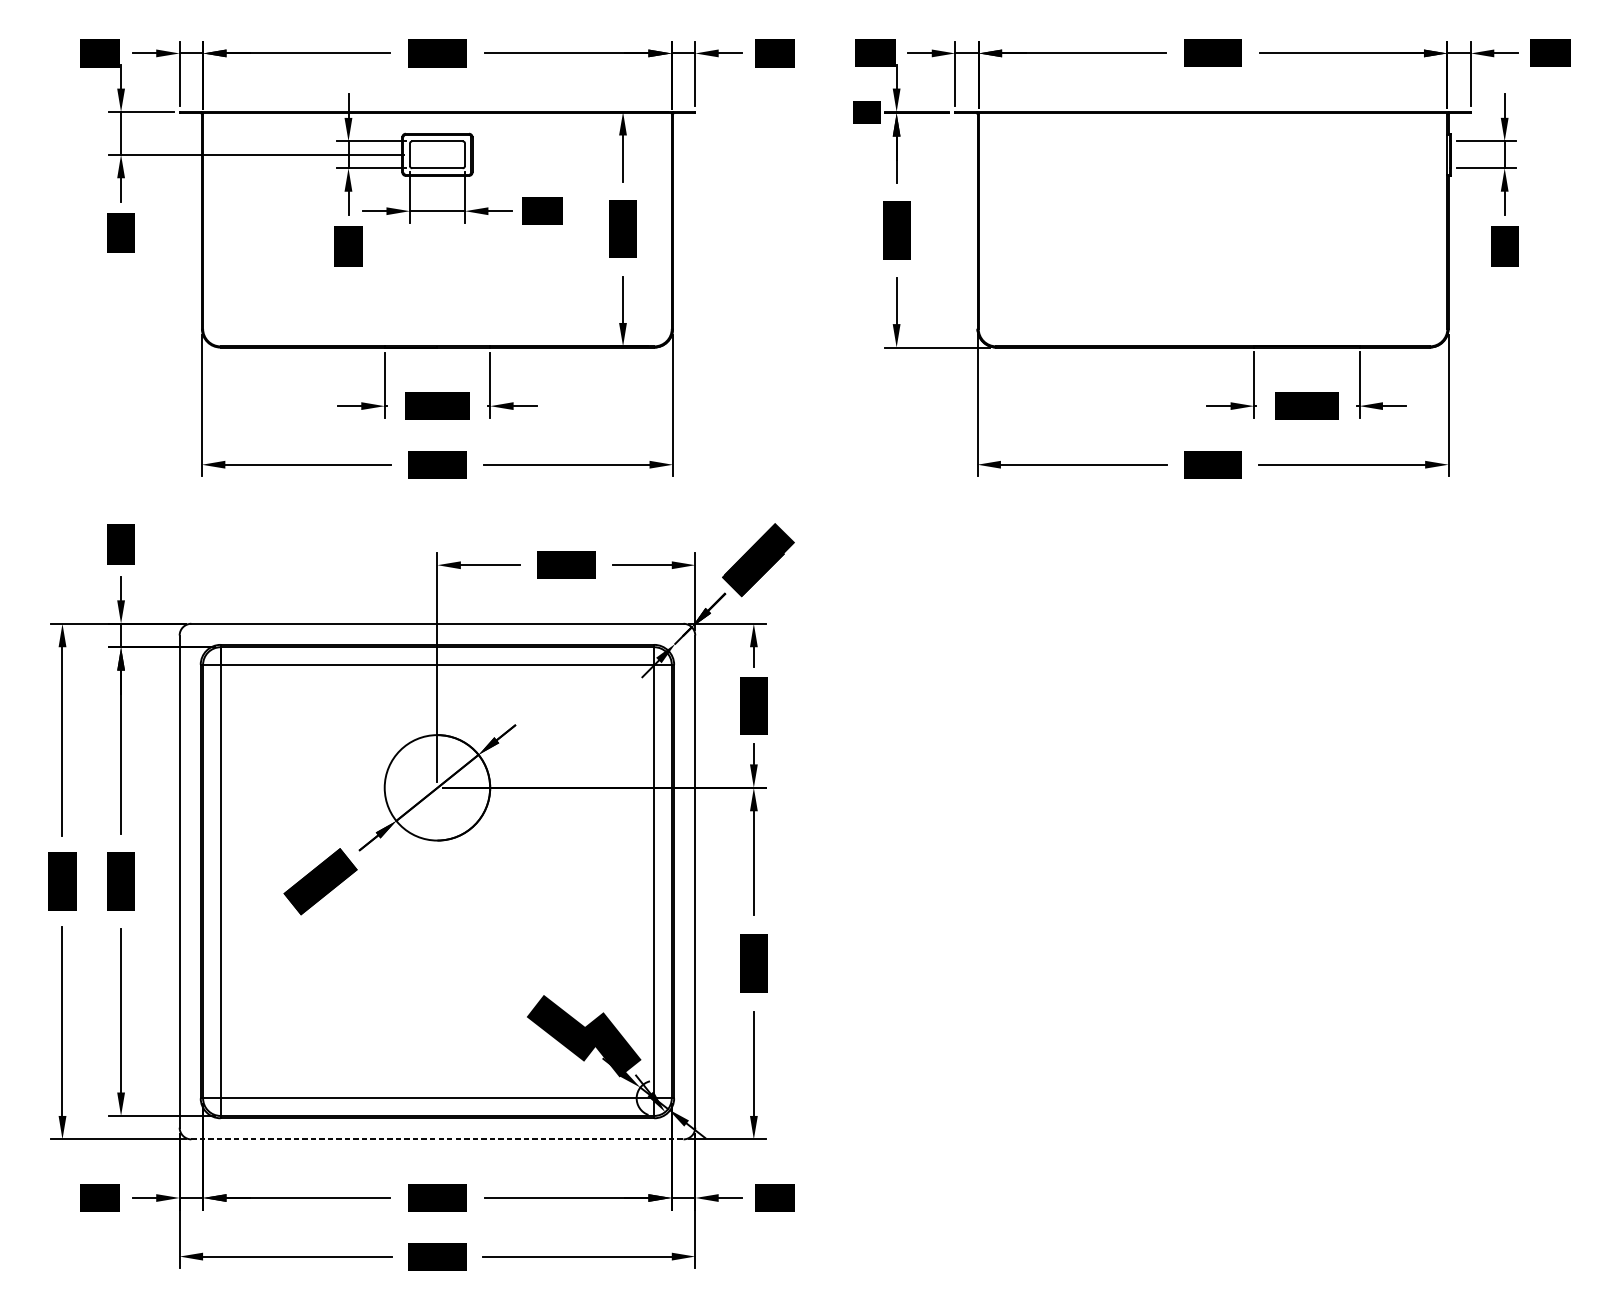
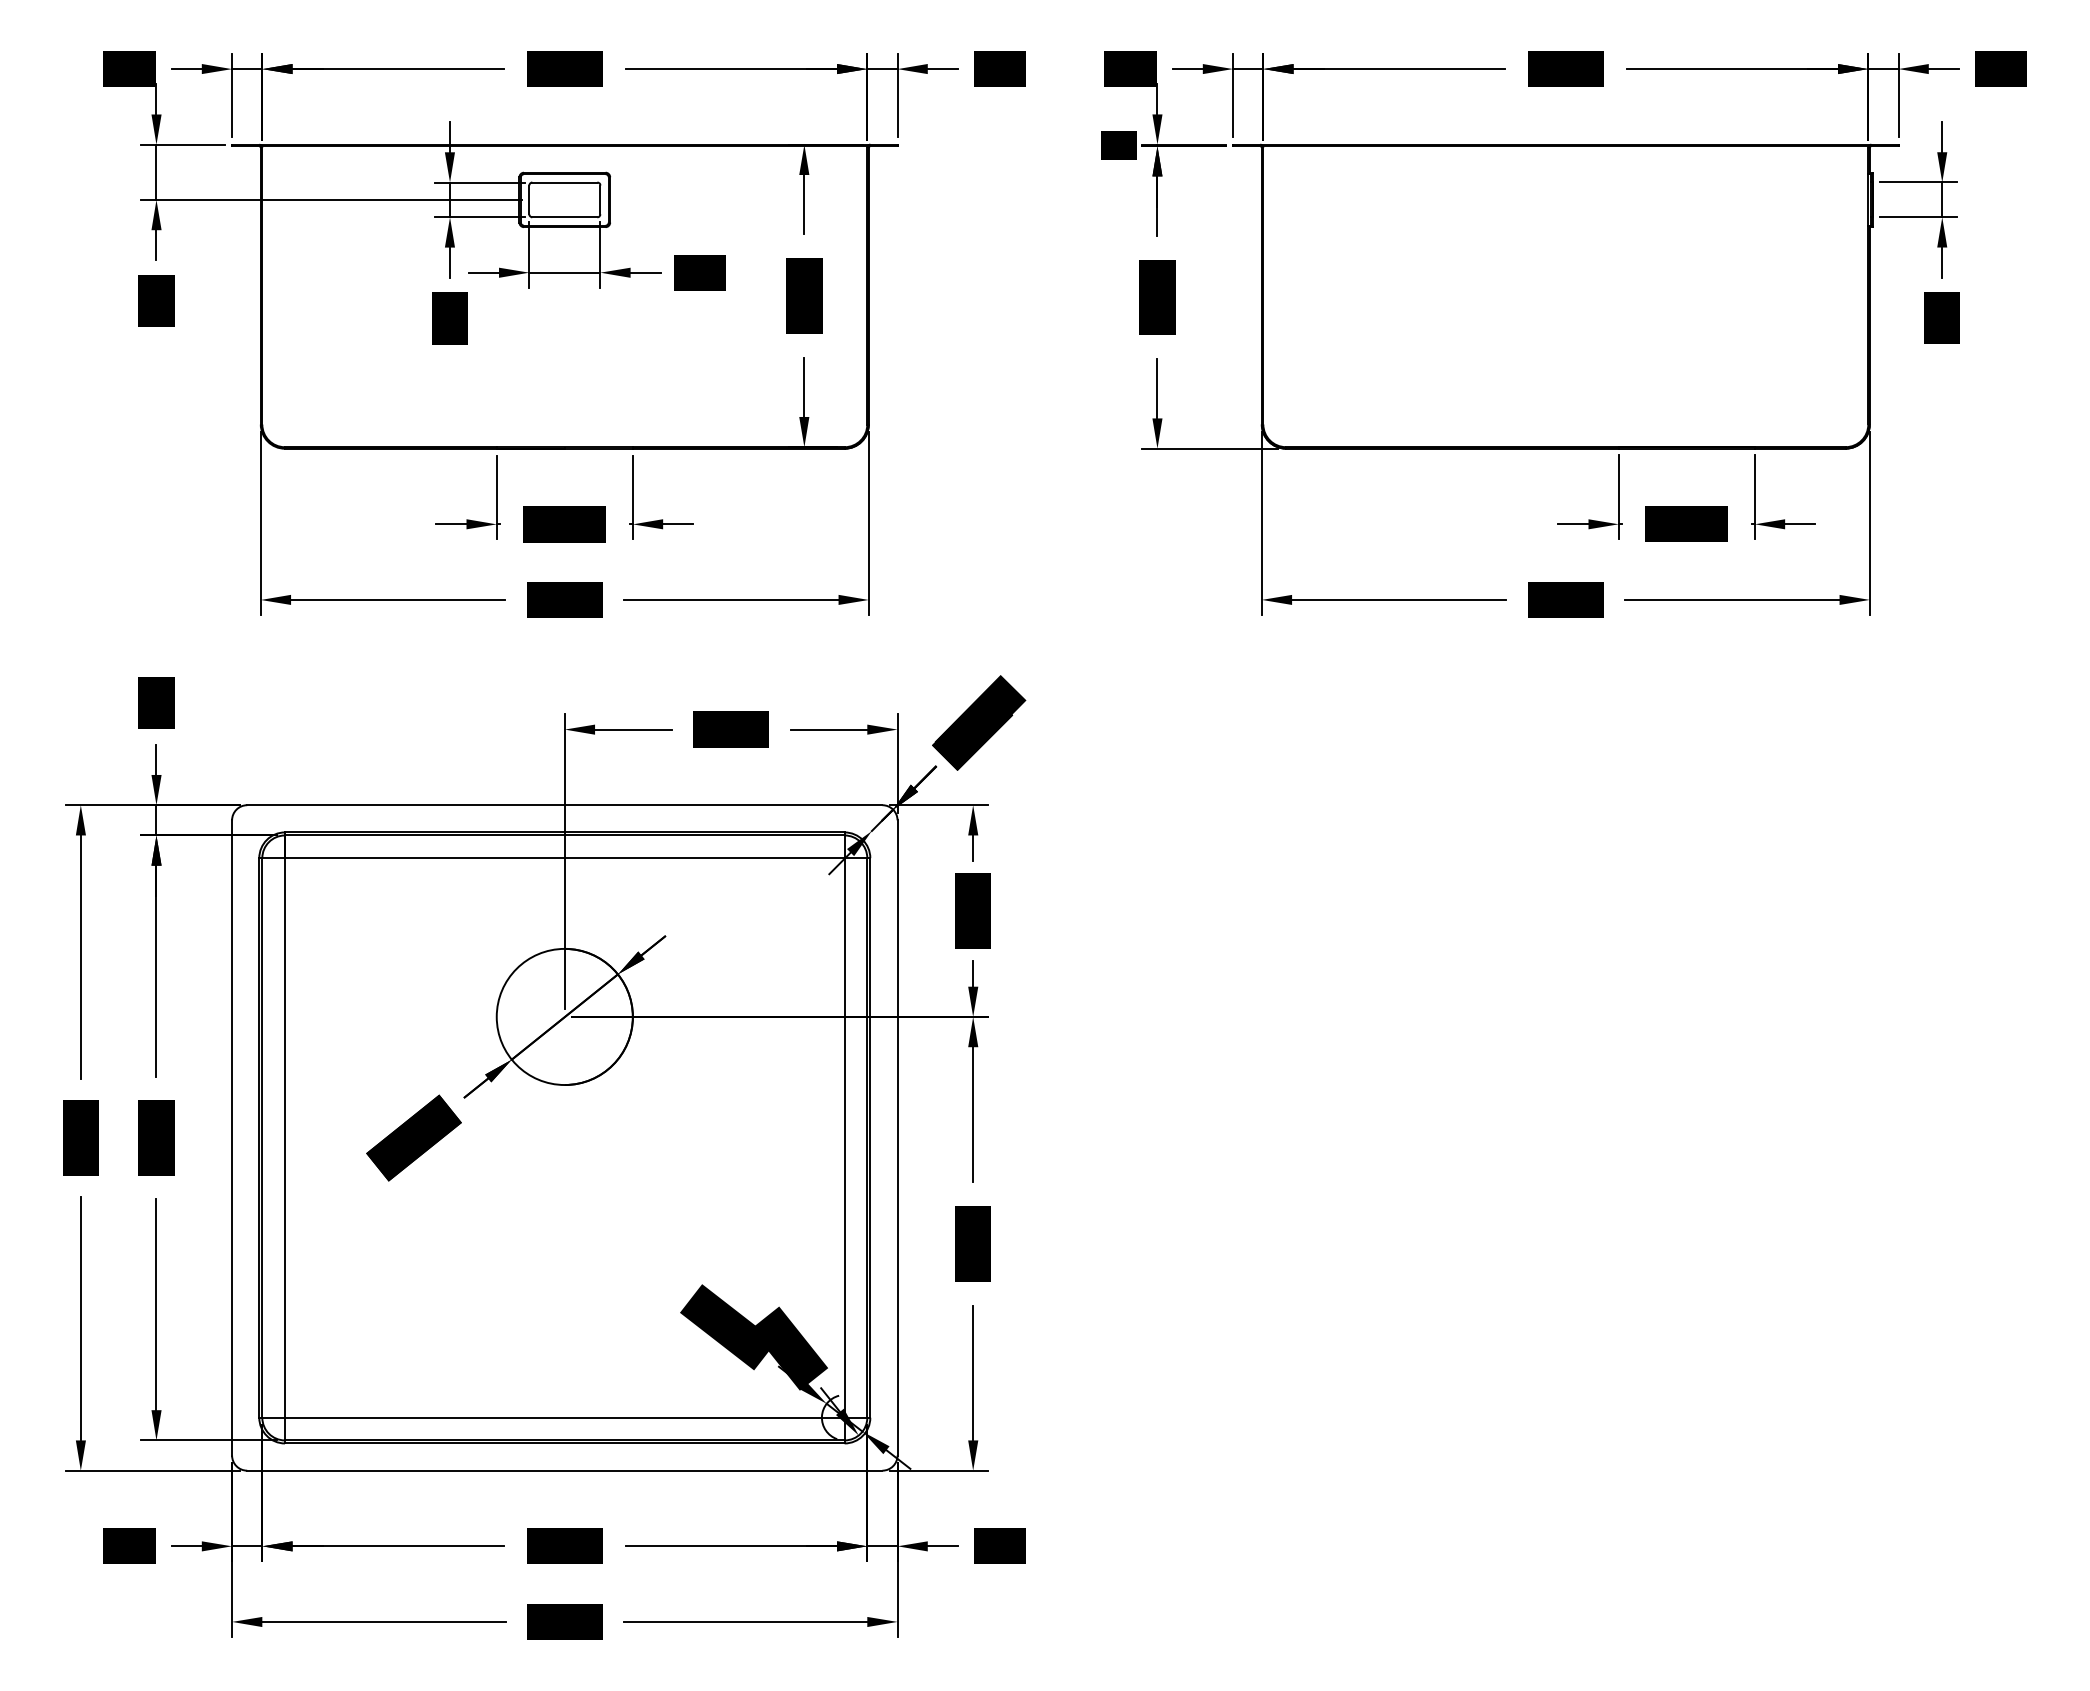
line: (437, 1139) -> (564, 1470), dashed -> solid

